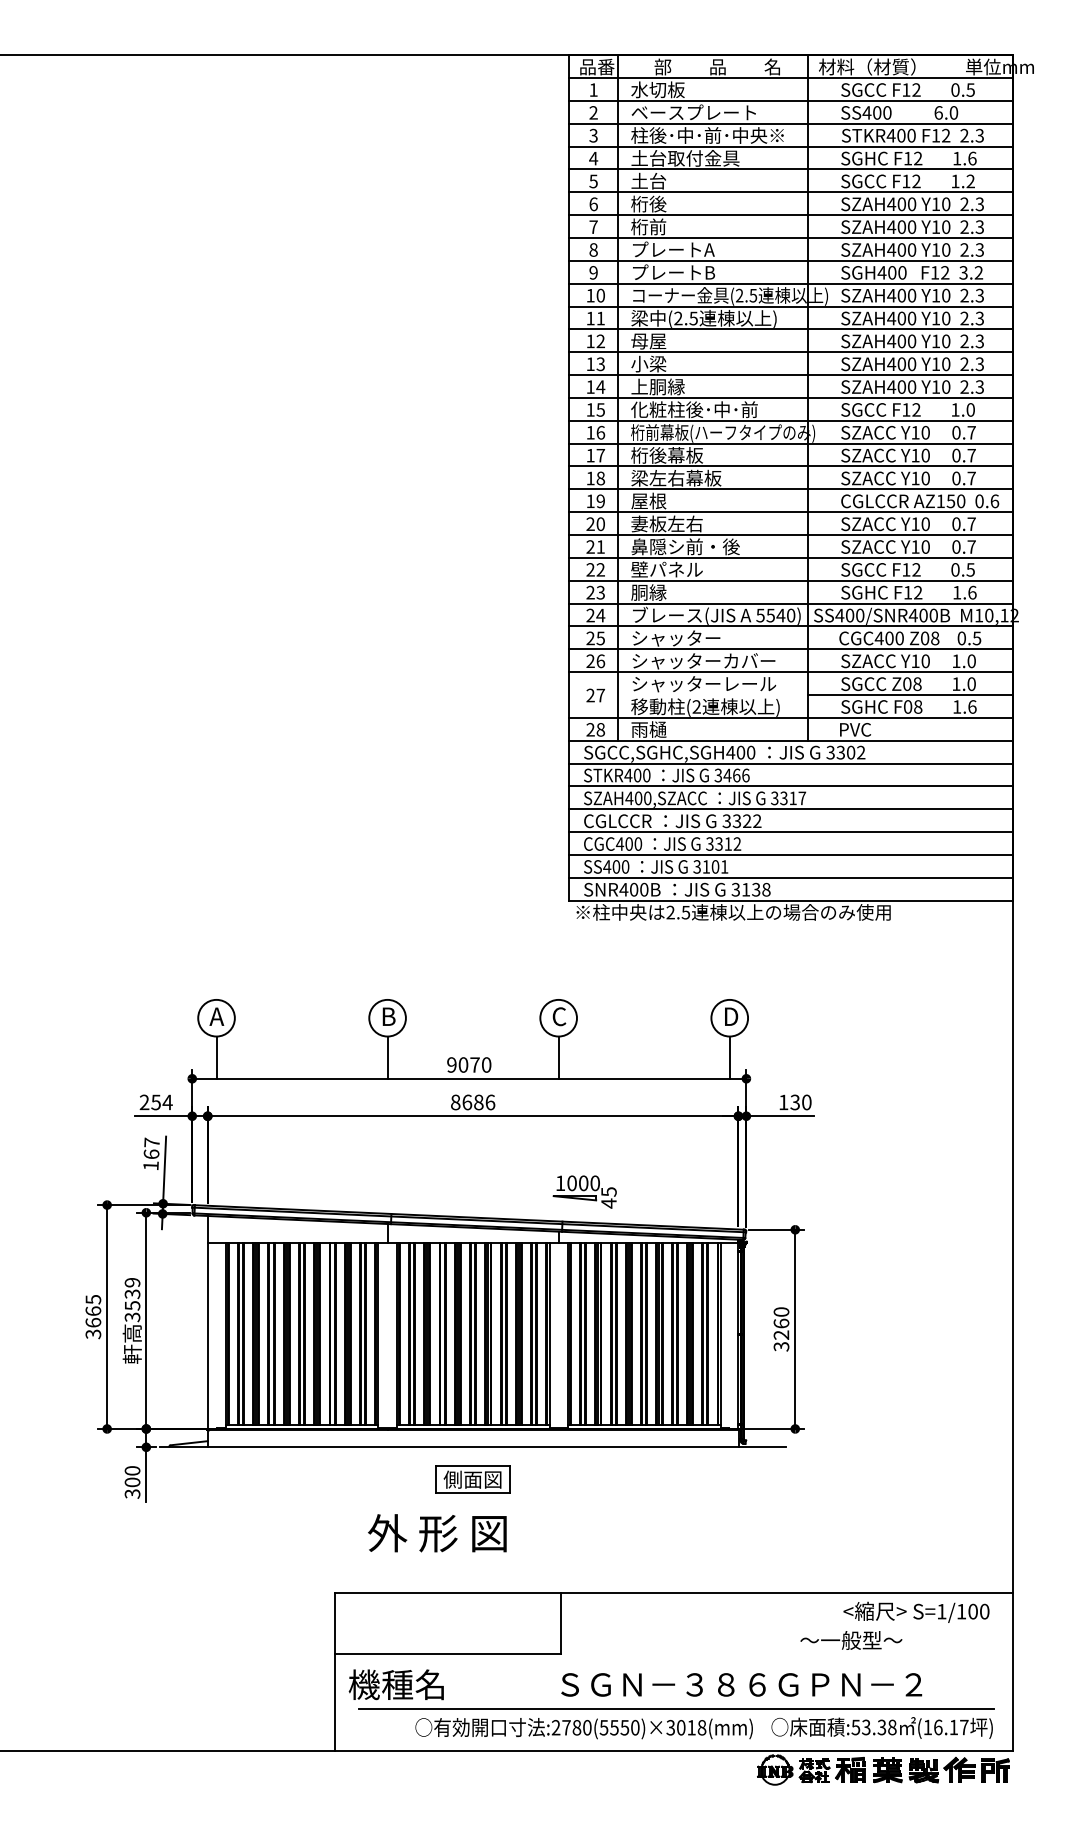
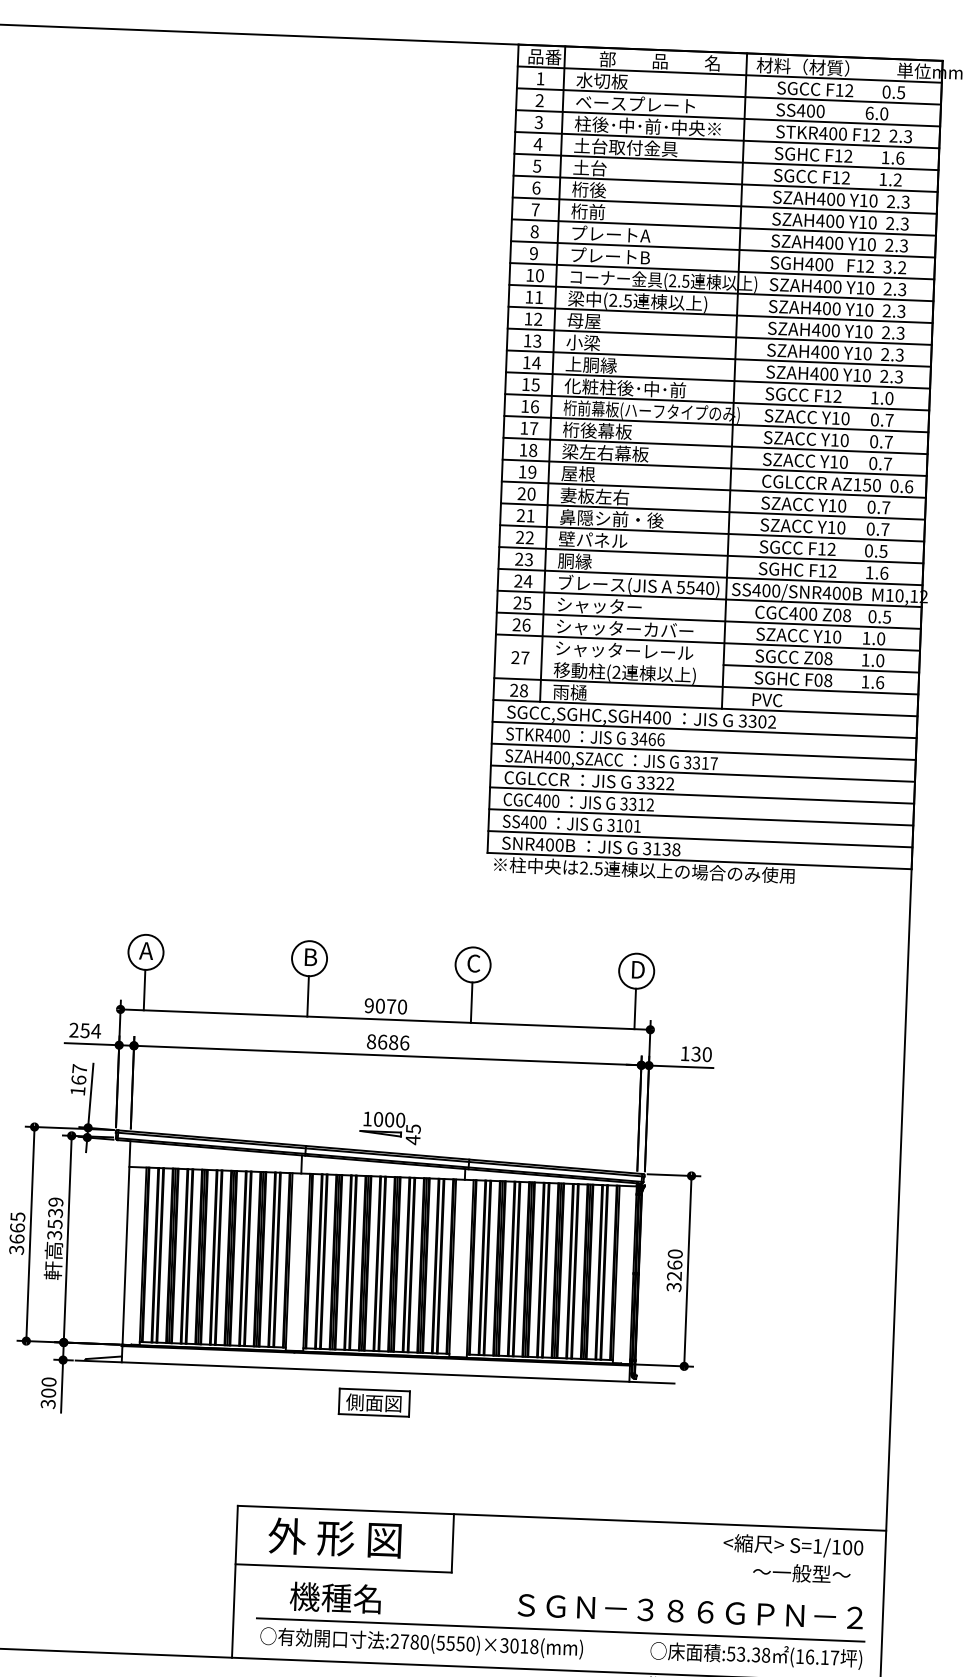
part: (584, 1191) -> (390, 1127), moved
text: (437, 1533) -> (335, 1538), moved
text: (851, 1640) -> (801, 1573), moved
text: (395, 1684) -> (334, 1597), moved
text: (741, 1684) -> (690, 1611), moved
text: (583, 1728) -> (421, 1643), moved

